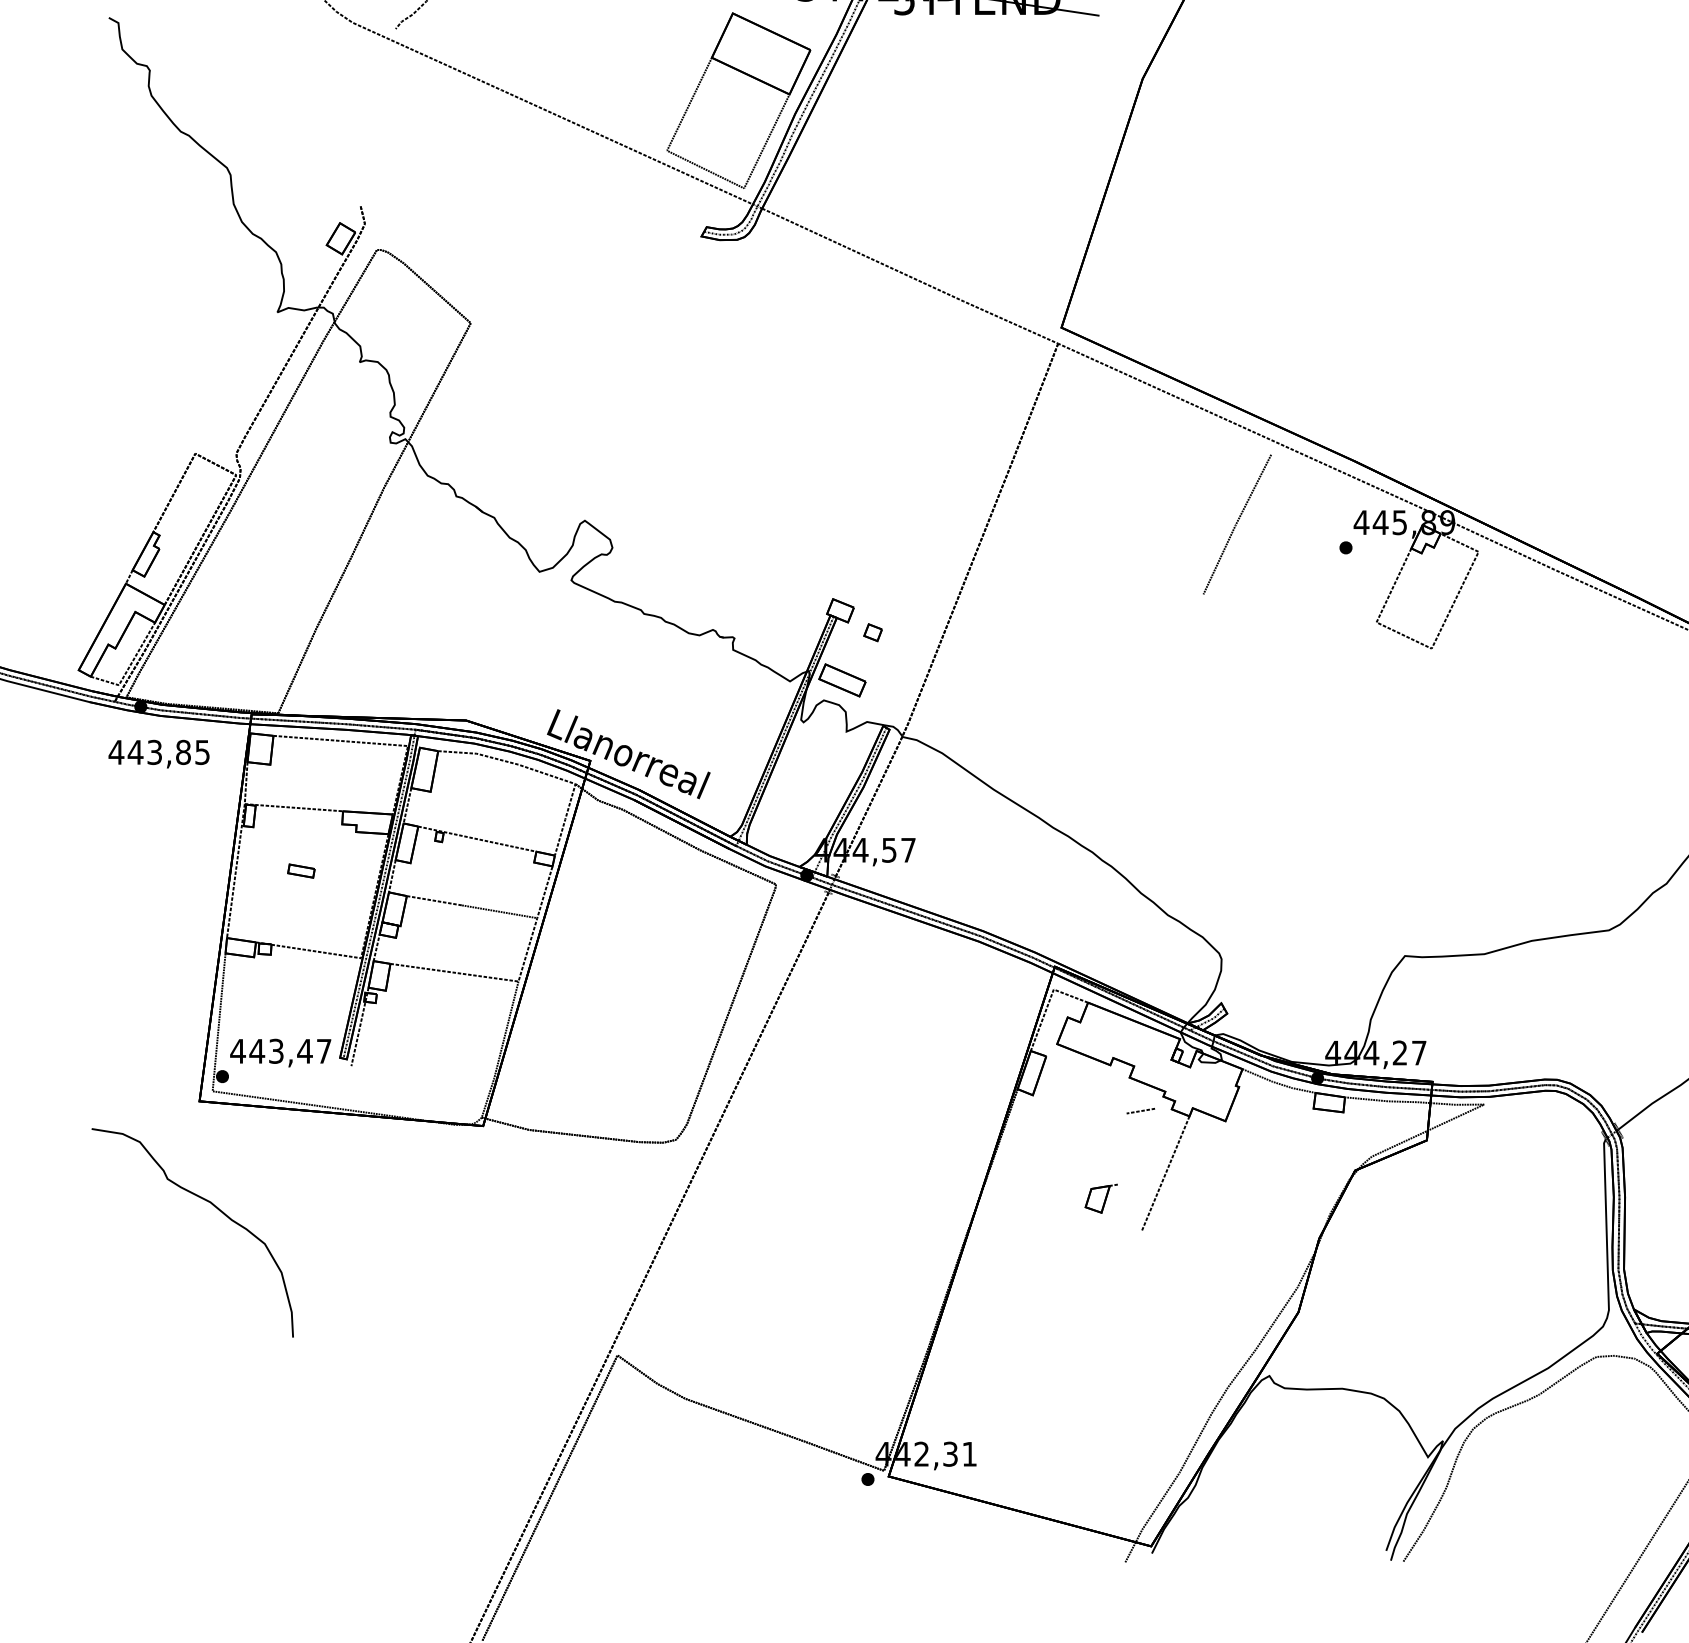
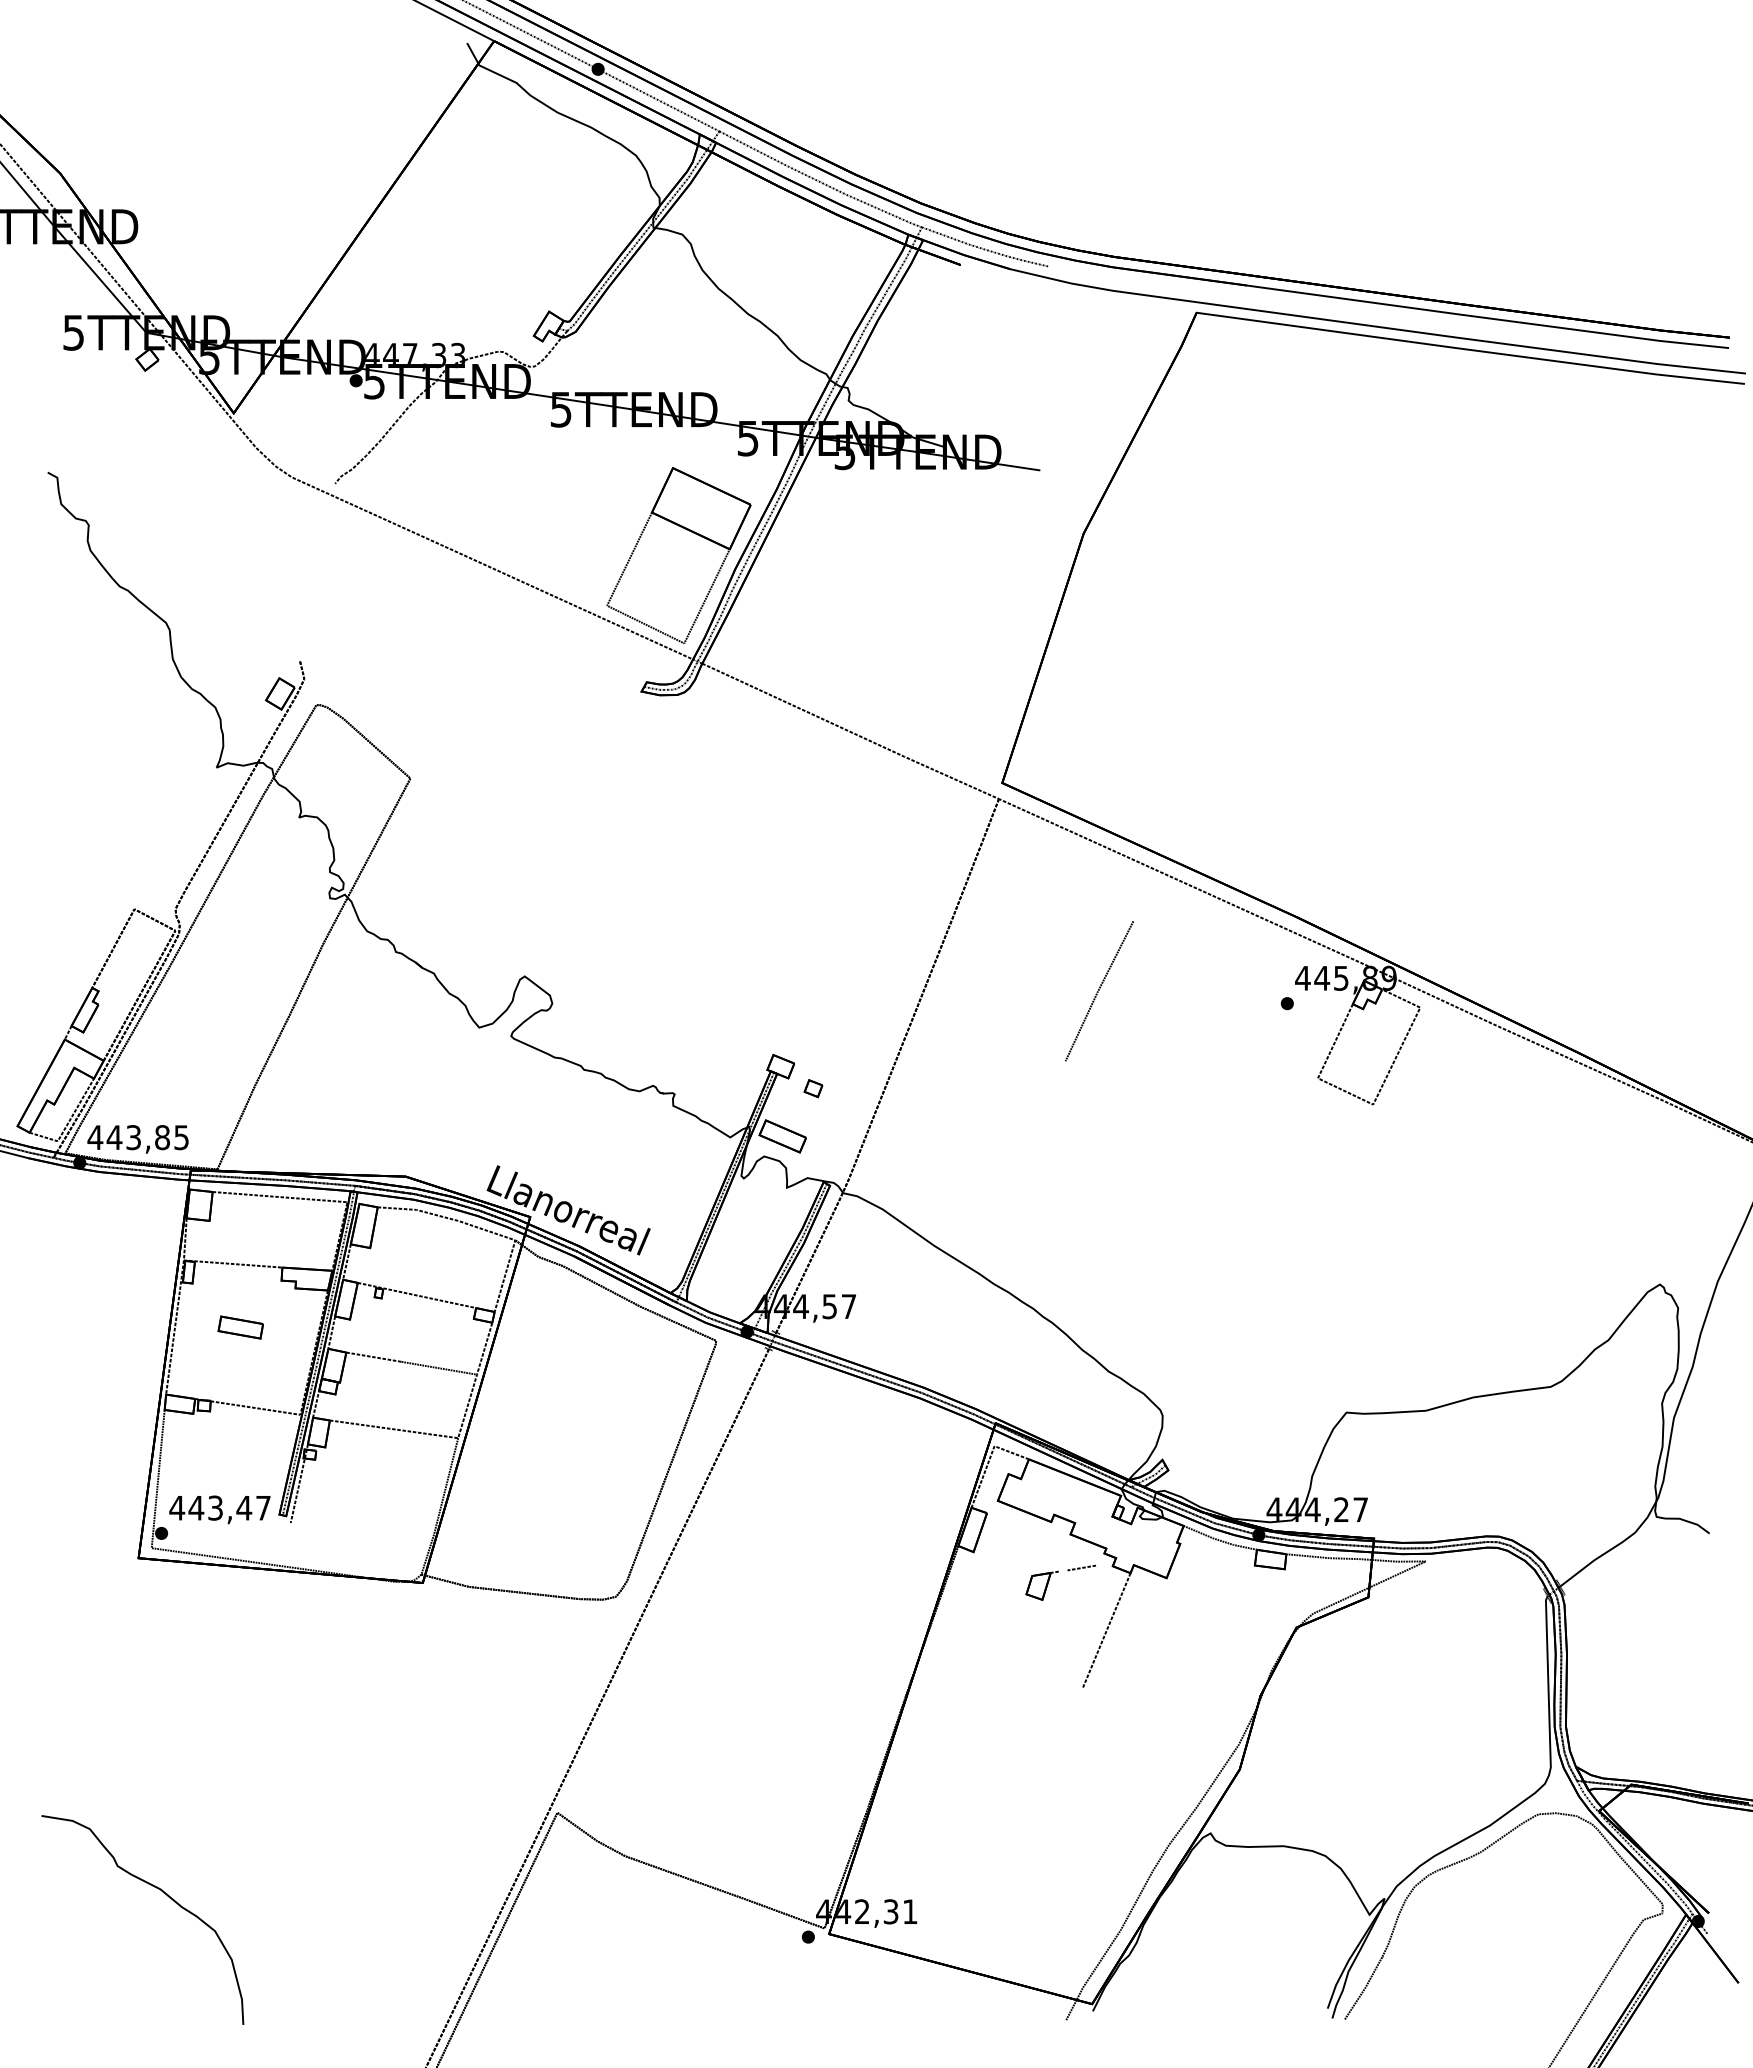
line: (1237, 523) -> (1099, 990), moved
text: (158, 754) -> (137, 1139), moved
part: (301, 871) -> (240, 1327), size x1.67
part: (1100, 1198) -> (1041, 1585), moved
part: (213, 1206) -> (163, 1893), moved

